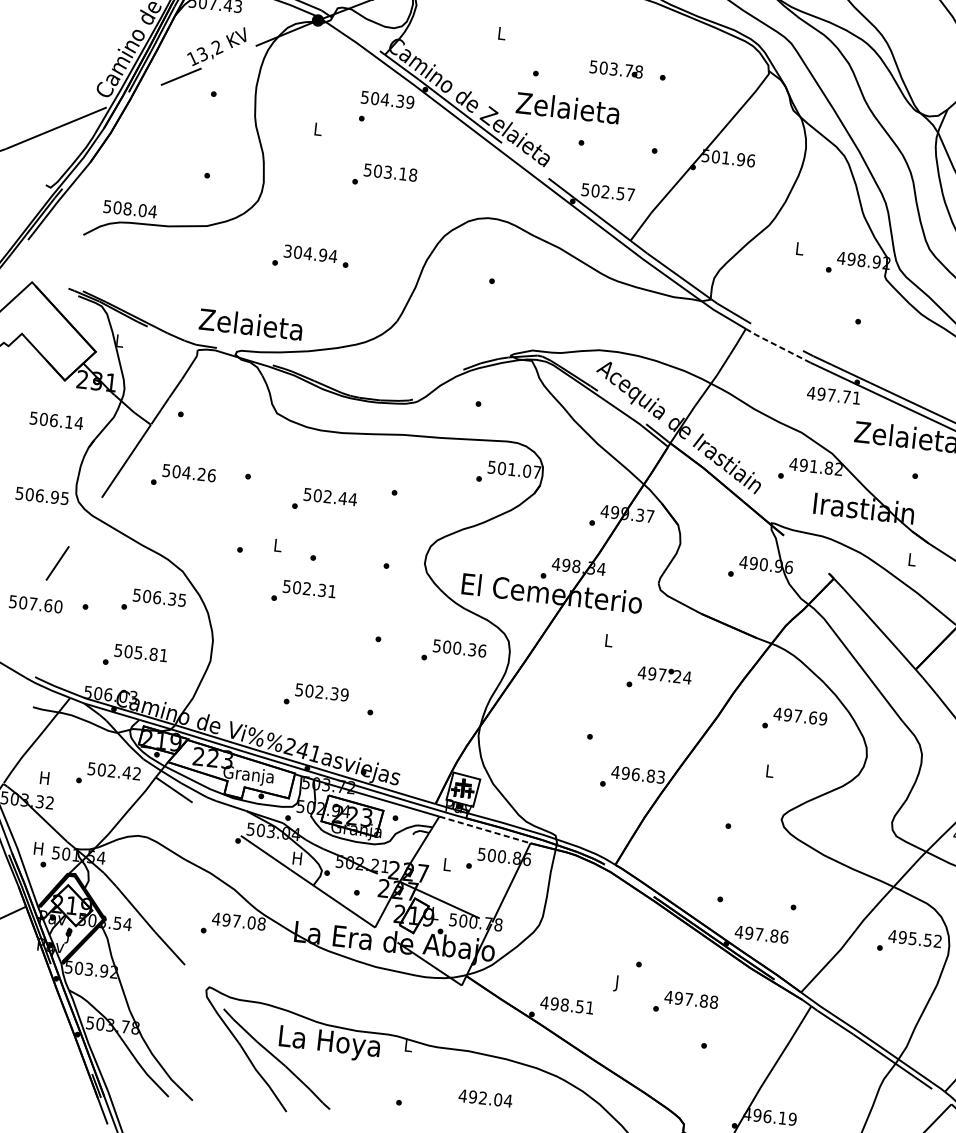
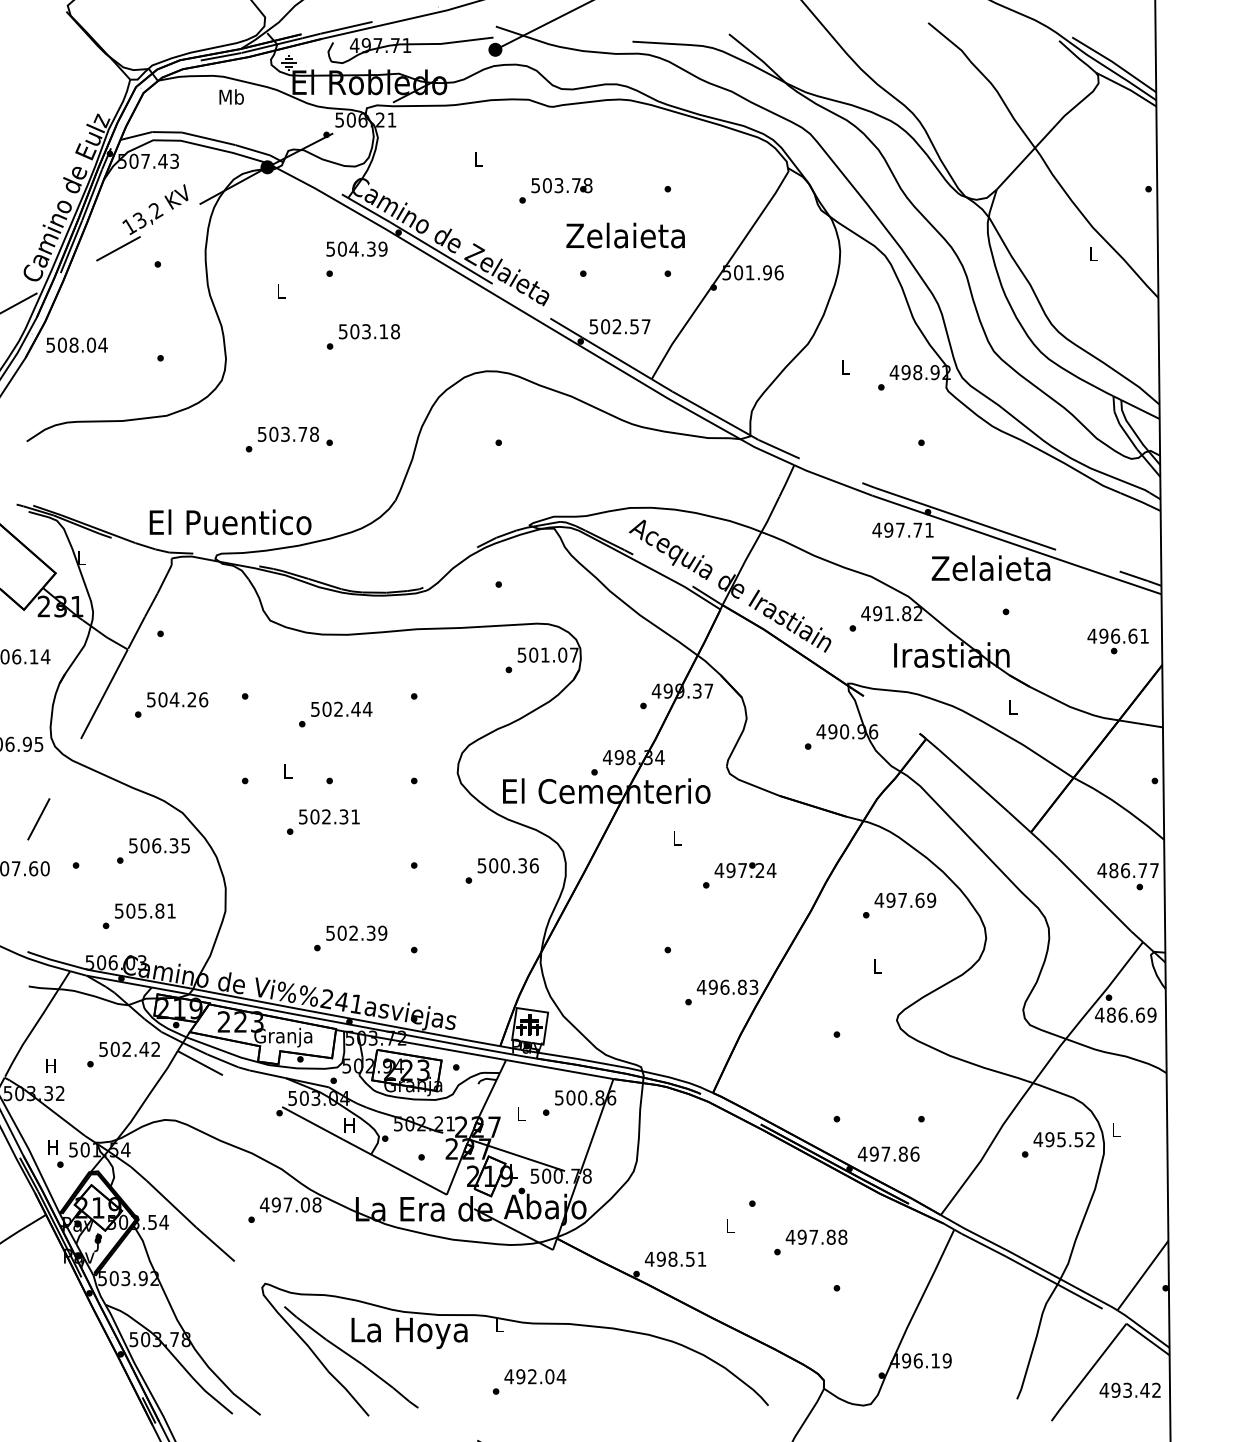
text: (616, 69) -> (561, 185), moved
text: (567, 107) -> (625, 235), moved
text: (129, 208) -> (76, 344), moved
text: (310, 253) -> (288, 433), 304.94 -> 503.78
text: (252, 324) -> (230, 522), Zelaieta -> El Puentico
line: (777, 345) -> (832, 480), dashed -> solid
line: (484, 829) -> (559, 1069), dashed -> solid
text: (617, 983) -> (730, 1227), J -> L
text: (485, 1098) -> (535, 1376), moved

